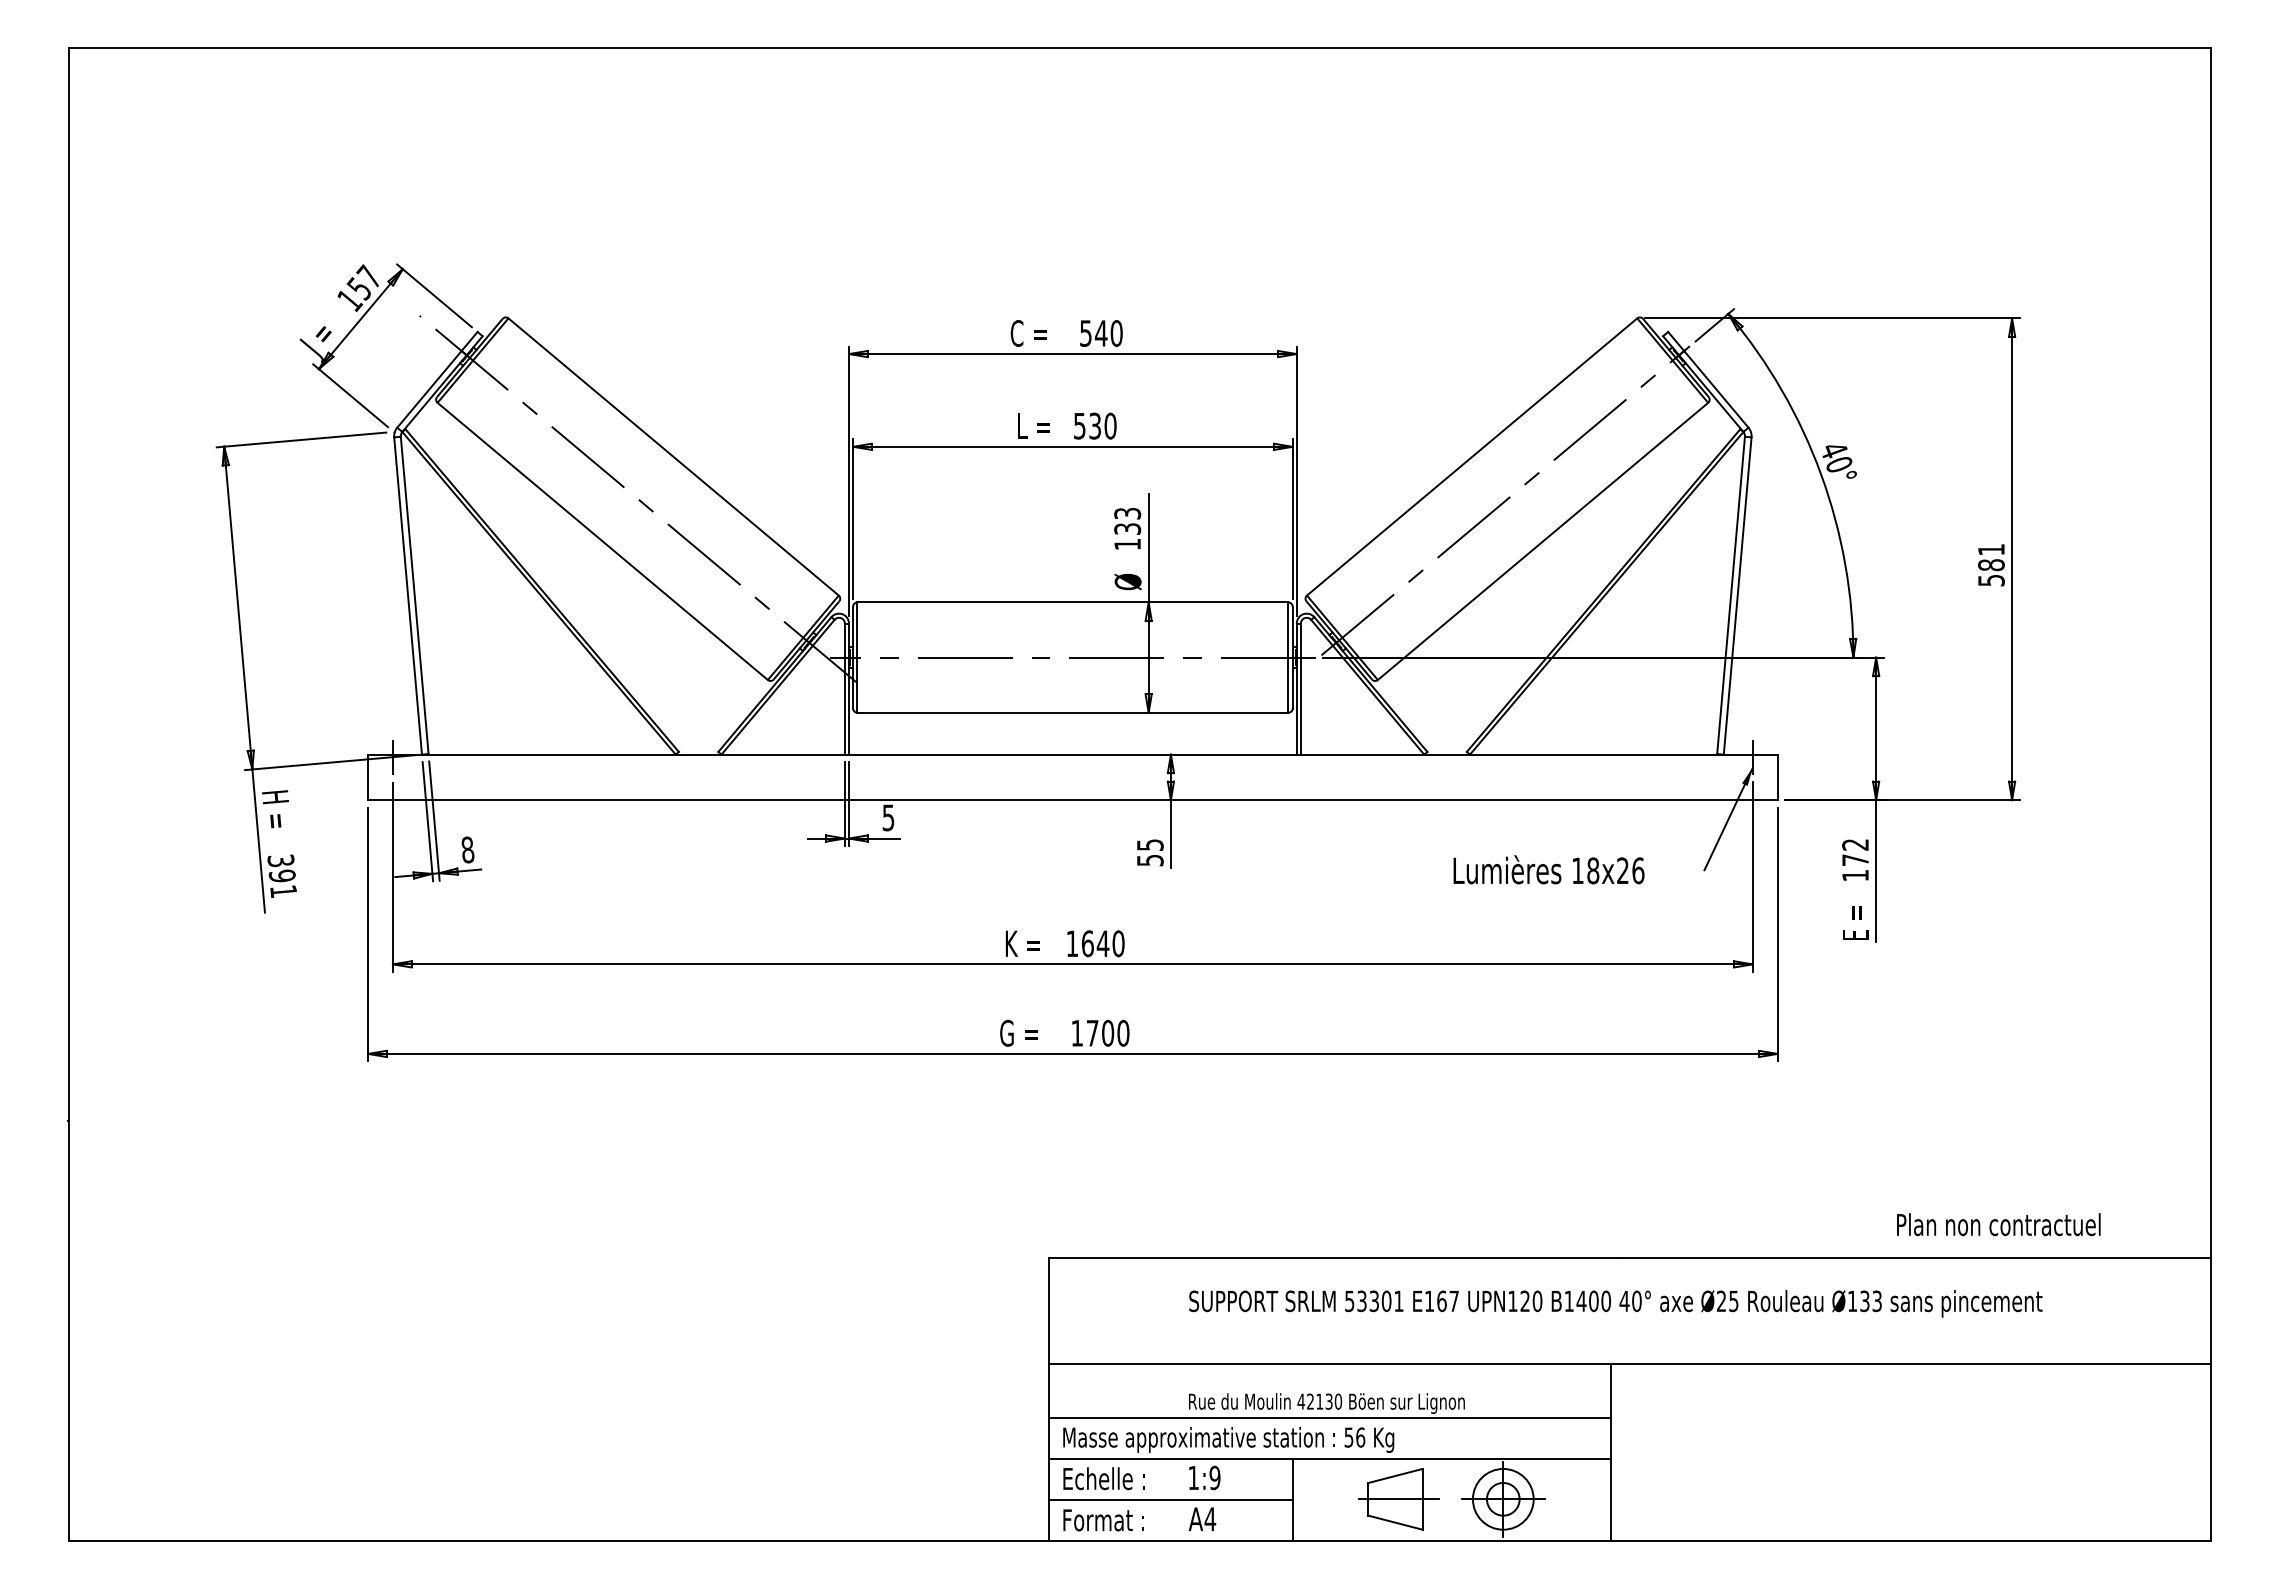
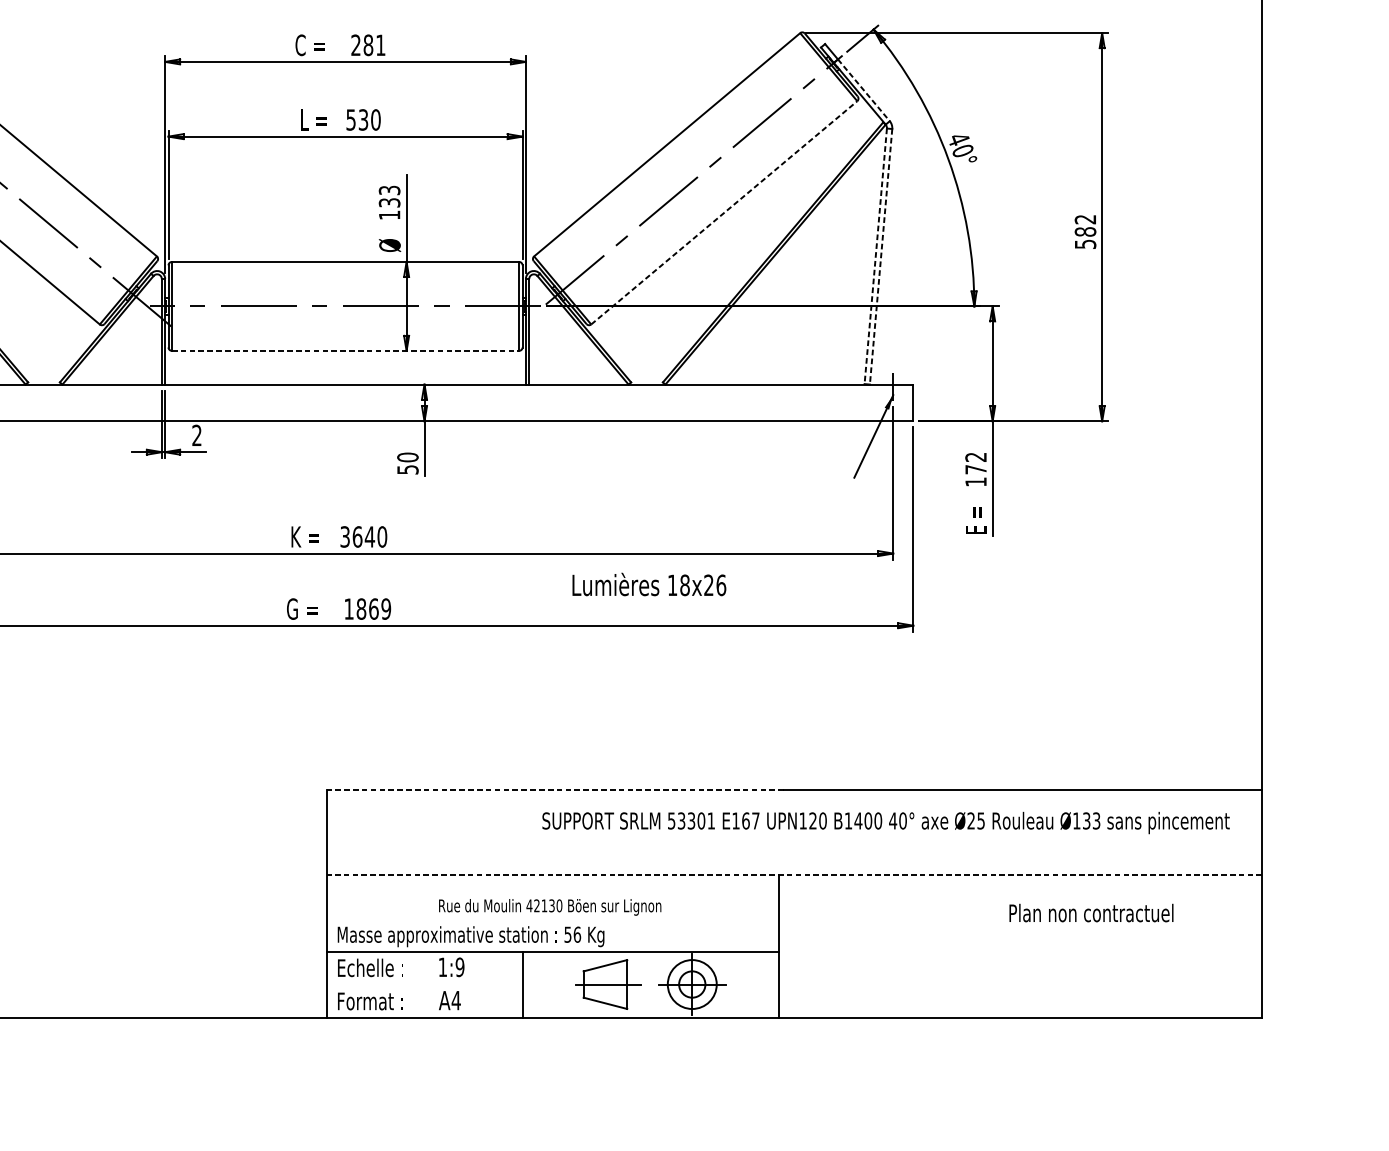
text: (1101, 333) -> (368, 45), 540 -> 281
line: (1716, 389) -> (864, 90), solid -> dashed
line: (1543, 541) -> (724, 212), solid -> dashed
text: (1991, 549) -> (1085, 219), 581 -> 582
line: (1731, 595) -> (876, 256), solid -> dashed
line: (1737, 596) -> (880, 257), solid -> dashed
line: (1072, 712) -> (345, 350), solid -> dashed
text: (888, 817) -> (197, 435), 5 -> 2
text: (1149, 845) -> (407, 457), 55 -> 50
text: (1548, 869) -> (648, 584), moved
text: (1072, 943) -> (345, 536), 1640 -> 3640
text: (1107, 1032) -> (373, 608), 1700 -> 1869
text: (1998, 1224) -> (1091, 912), moved
line: (1333, 1257) -> (555, 789), solid -> dashed
text: (1615, 1303) -> (885, 822), moved
line: (1629, 1363) -> (793, 875), solid -> dashed
line: (1330, 1418) -> (553, 919), removed
line: (1170, 1500) -> (424, 985), removed

